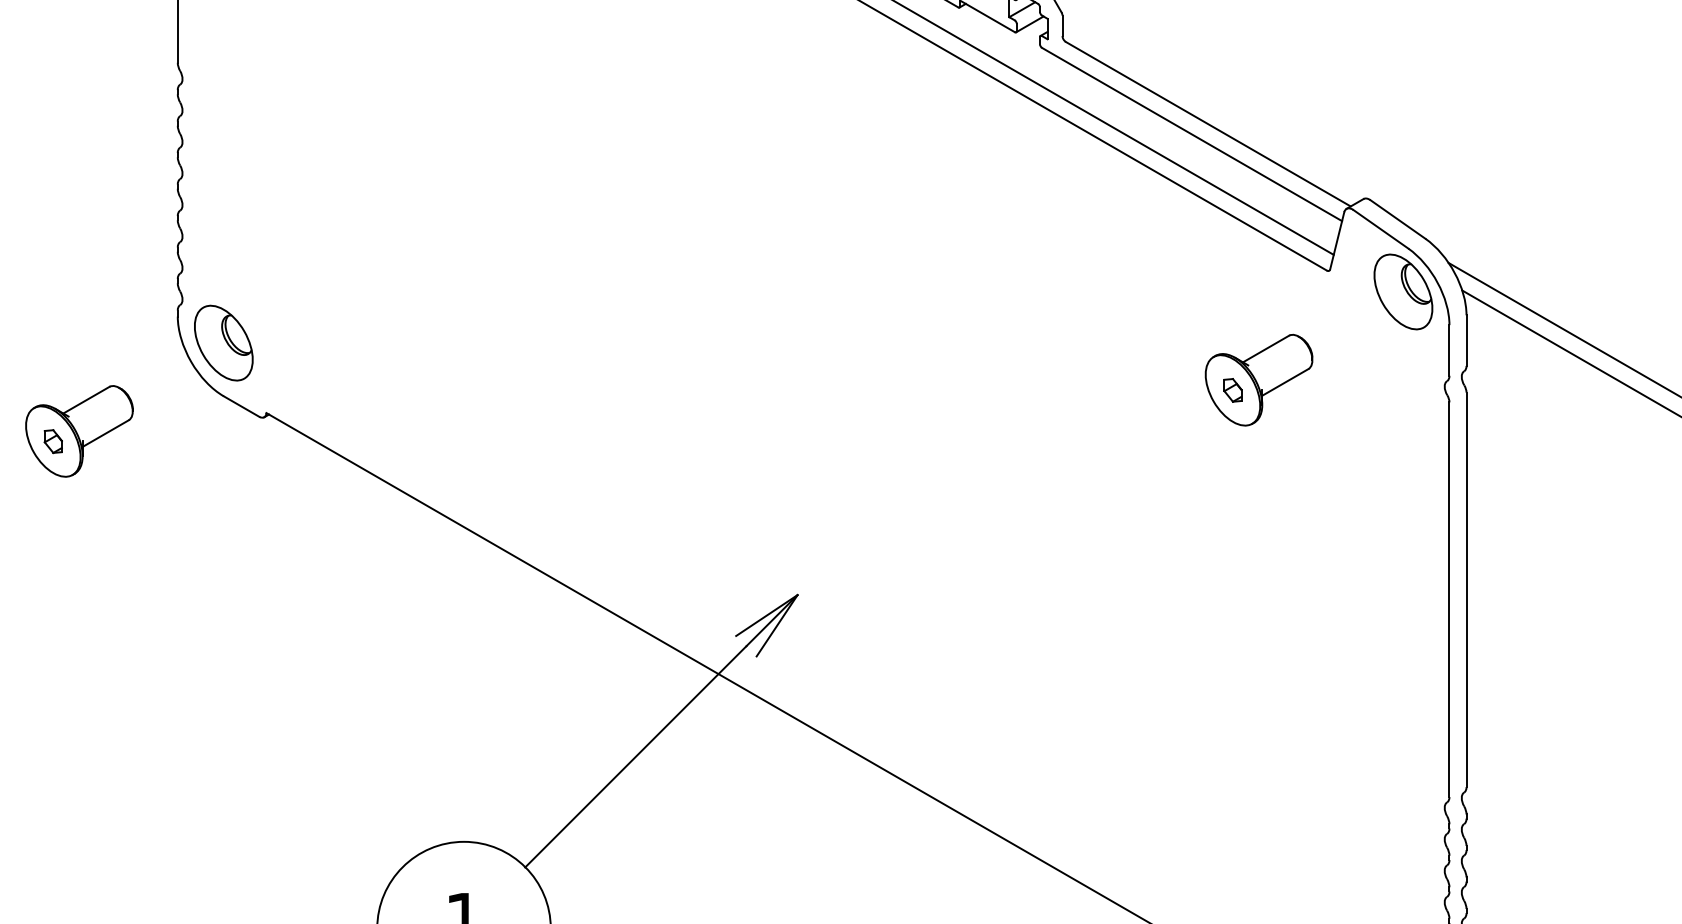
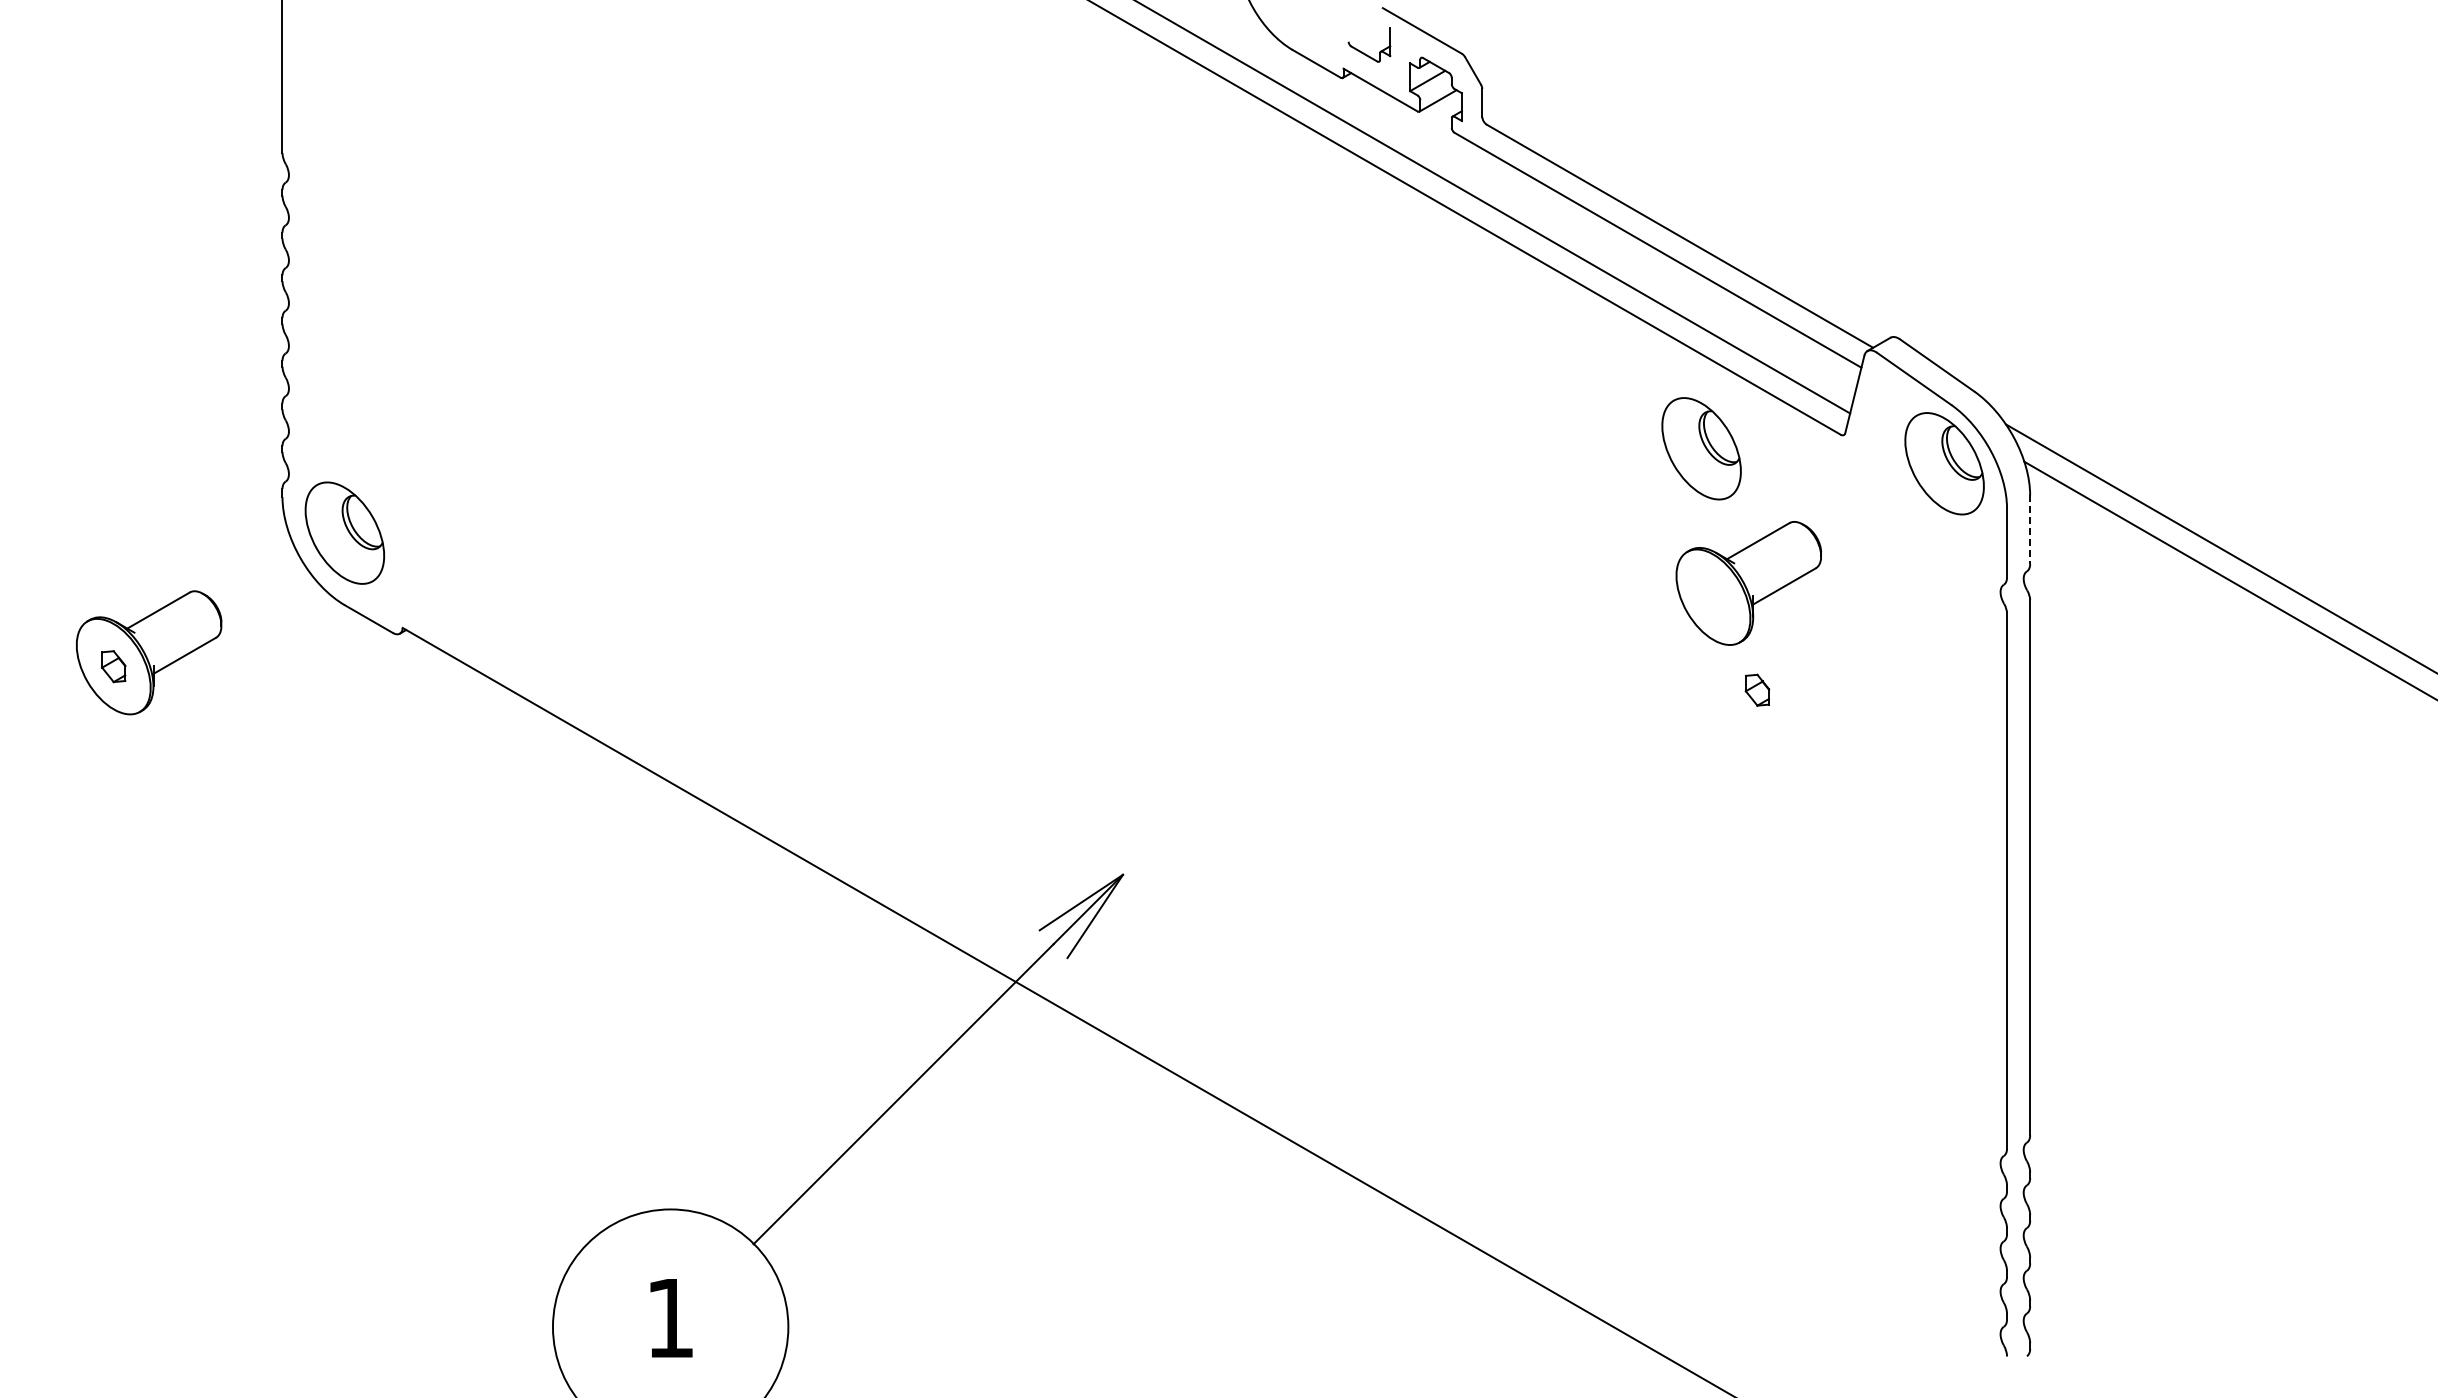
part: (1224, 280) -> (1701, 448), added
line: (1466, 341) -> (2030, 530), solid -> dashed
part: (1233, 389) -> (1757, 689), moved

